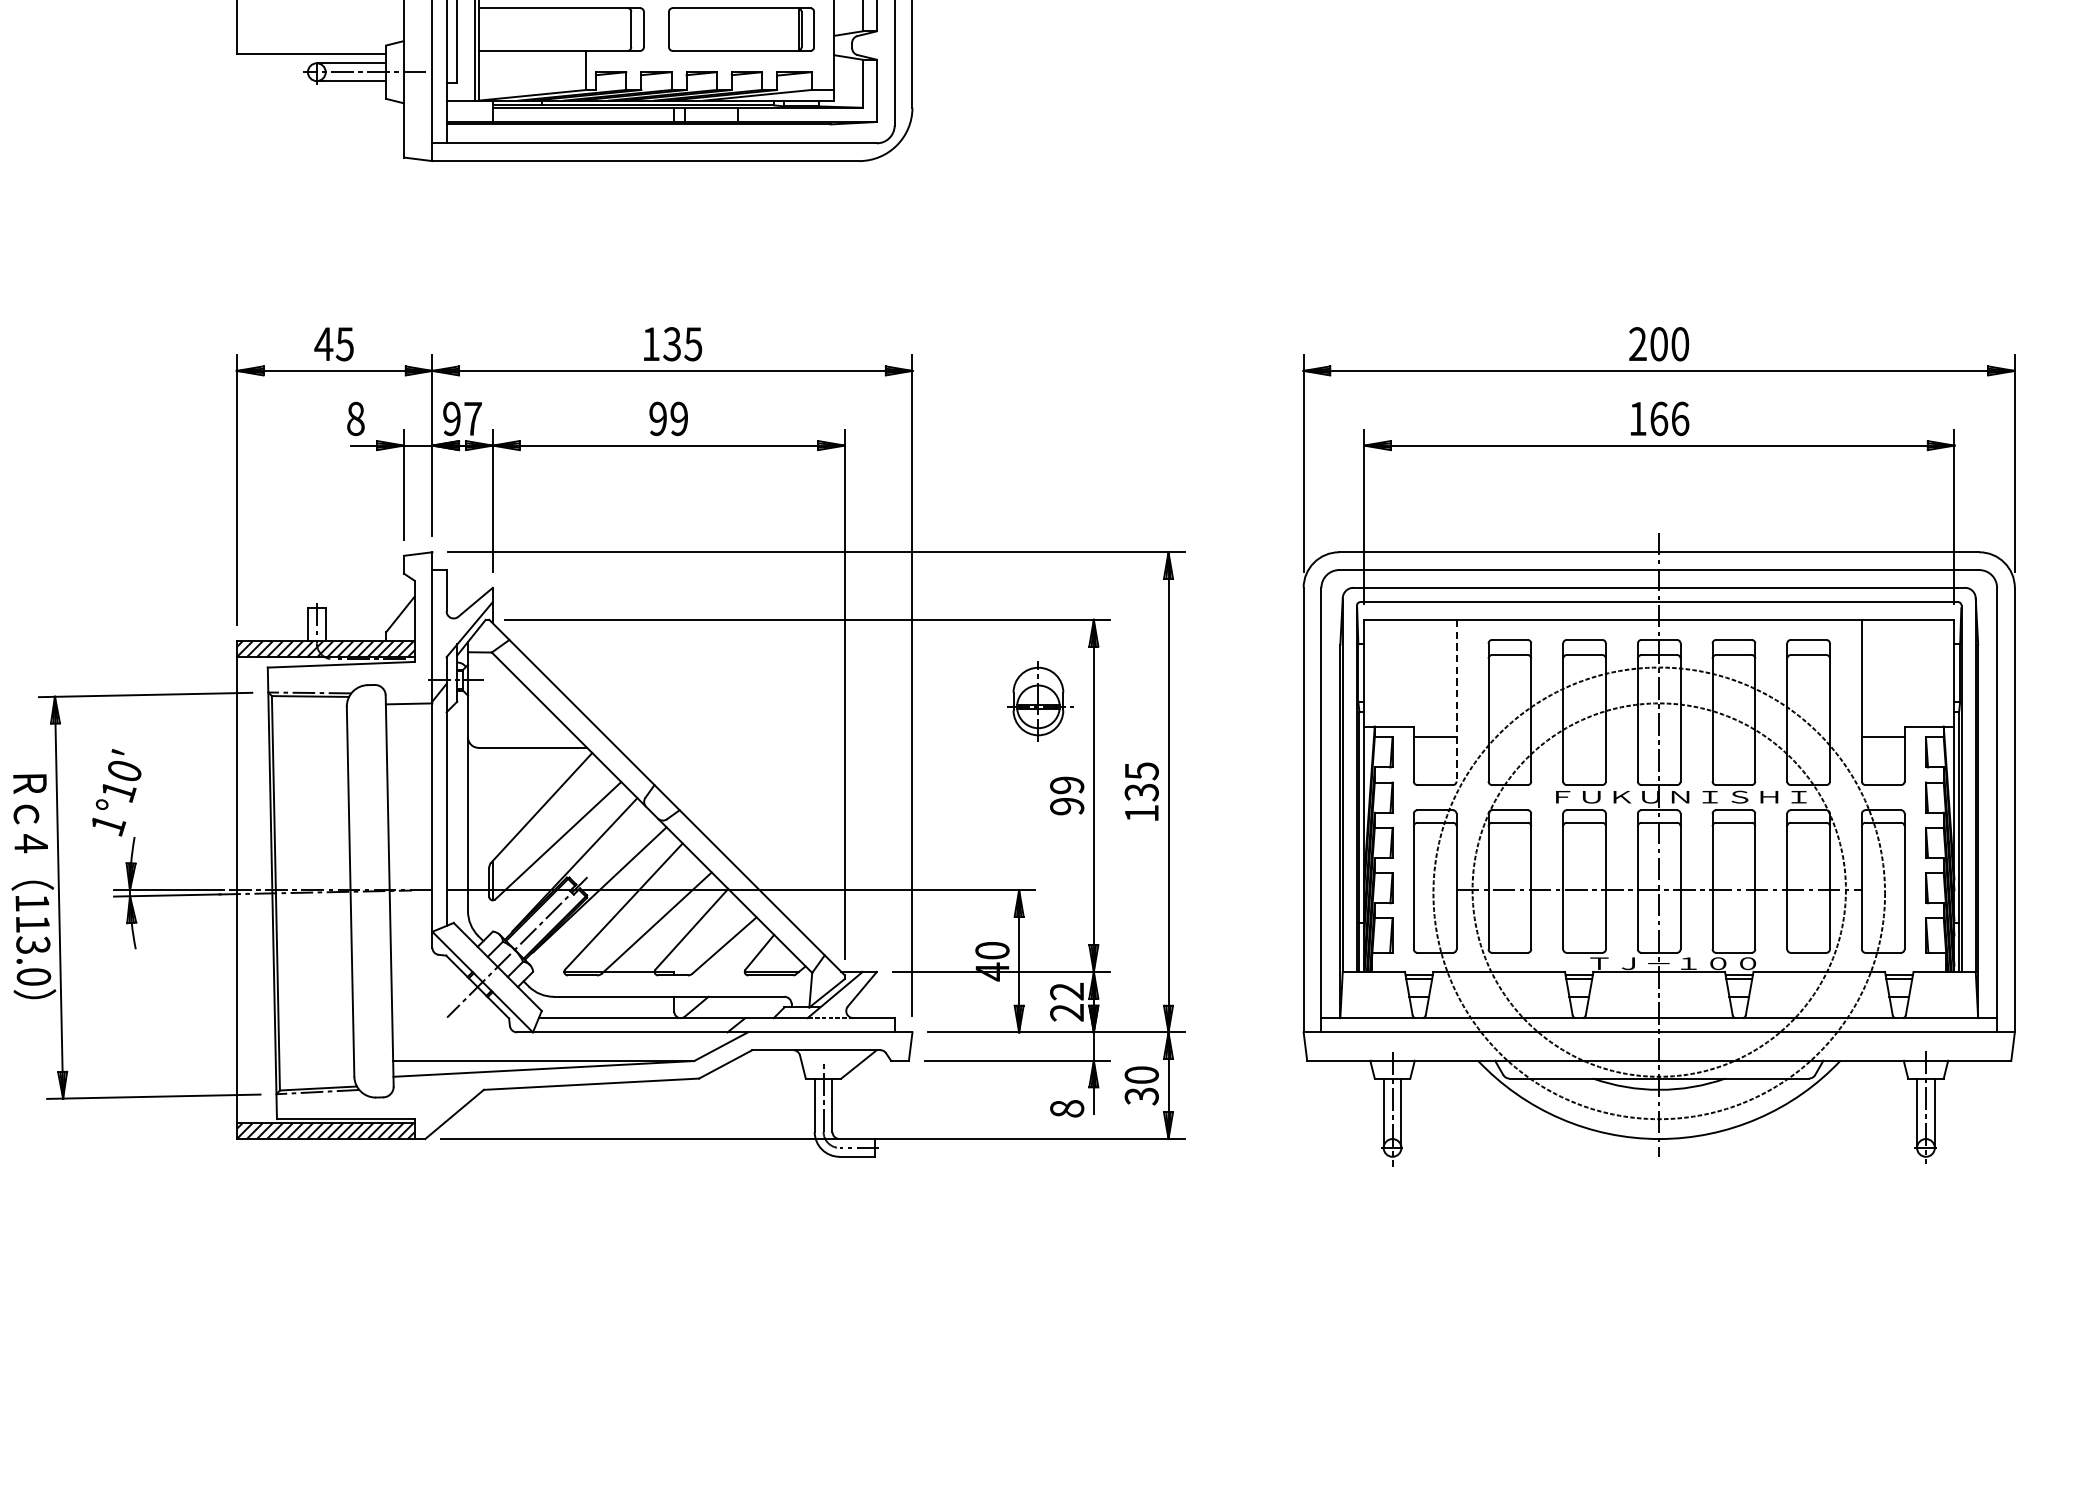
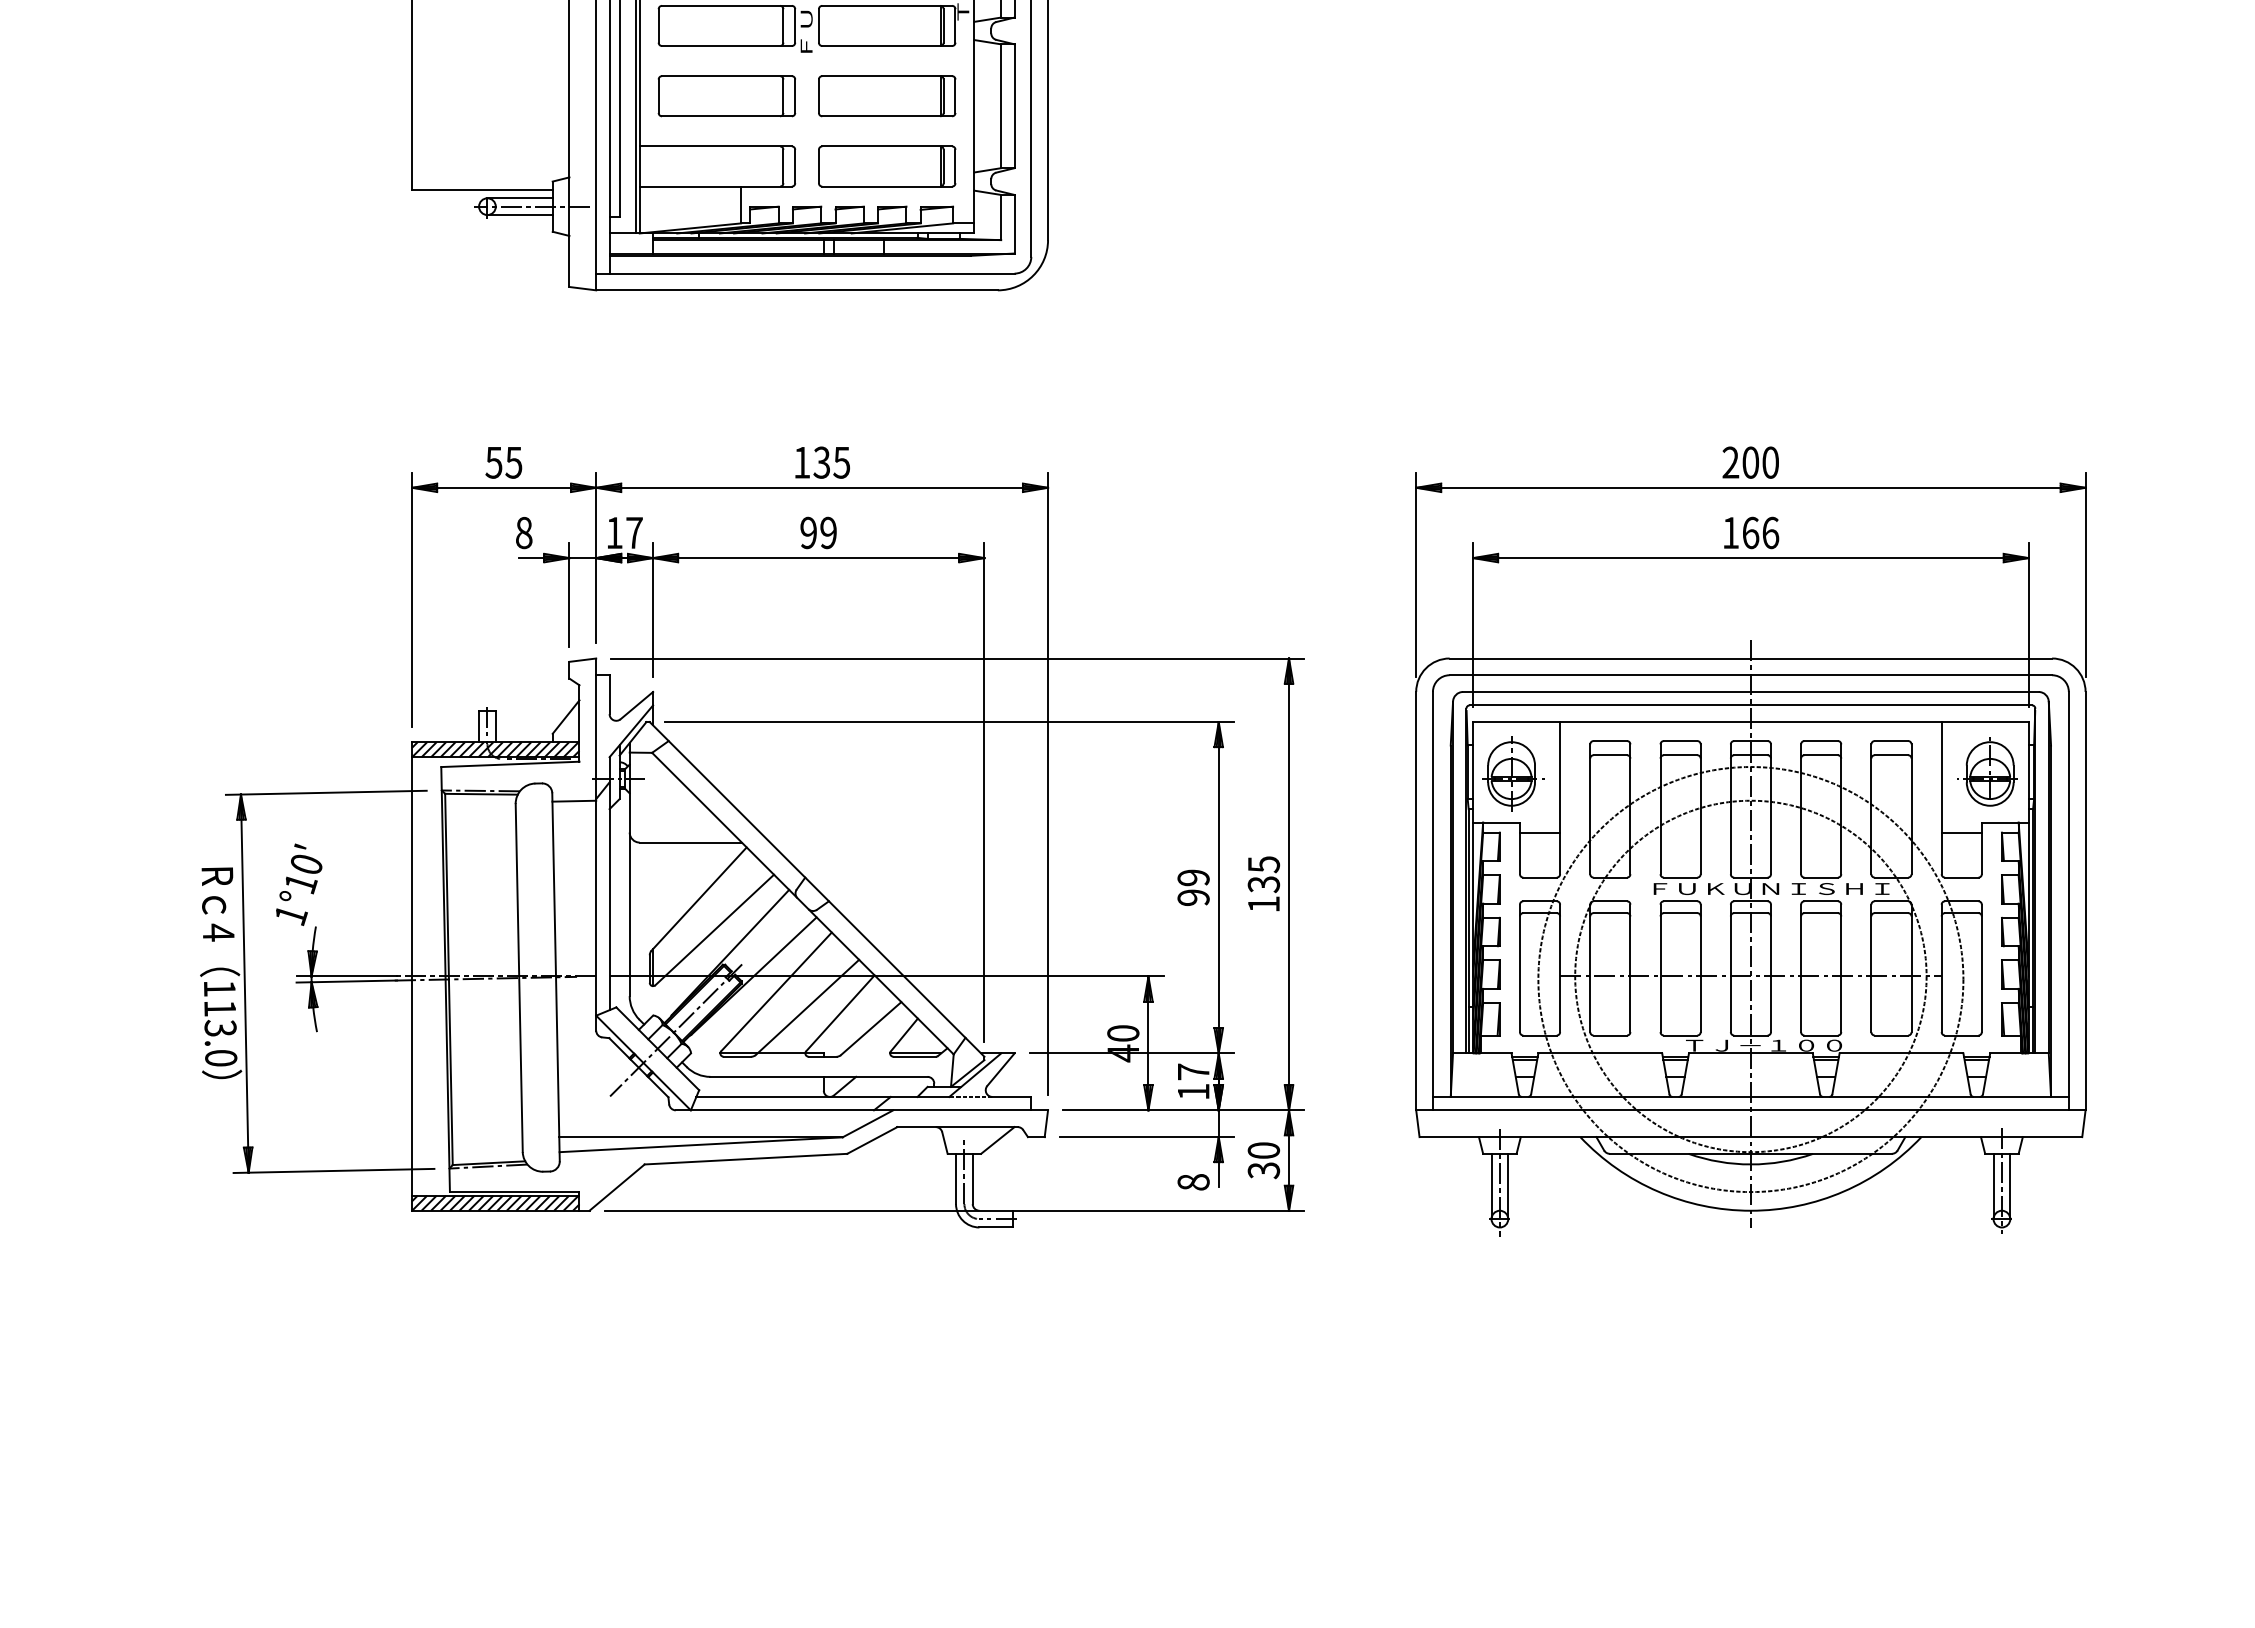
text: (323, 344) -> (493, 462), 45 -> 55
text: (451, 418) -> (614, 532), 97 -> 17
part: (1910, 672) -> (1987, 771), added
part: (1040, 701) -> (1513, 773), moved
line: (1456, 701) -> (1560, 798), dashed -> solid
text: (1067, 1001) -> (1193, 1081), 22 -> 17

